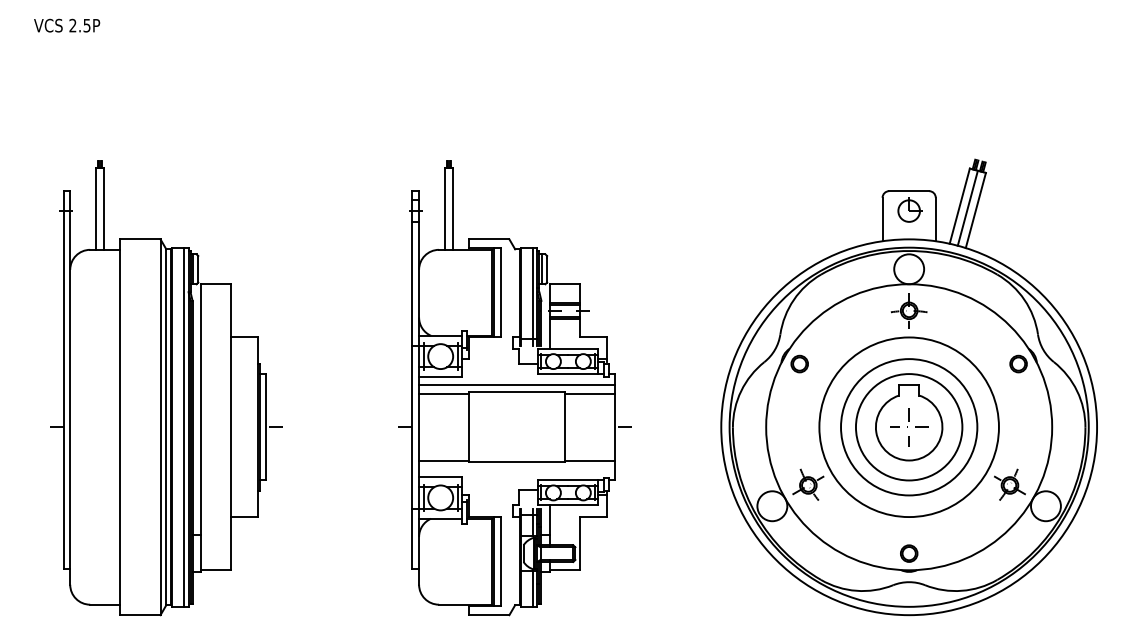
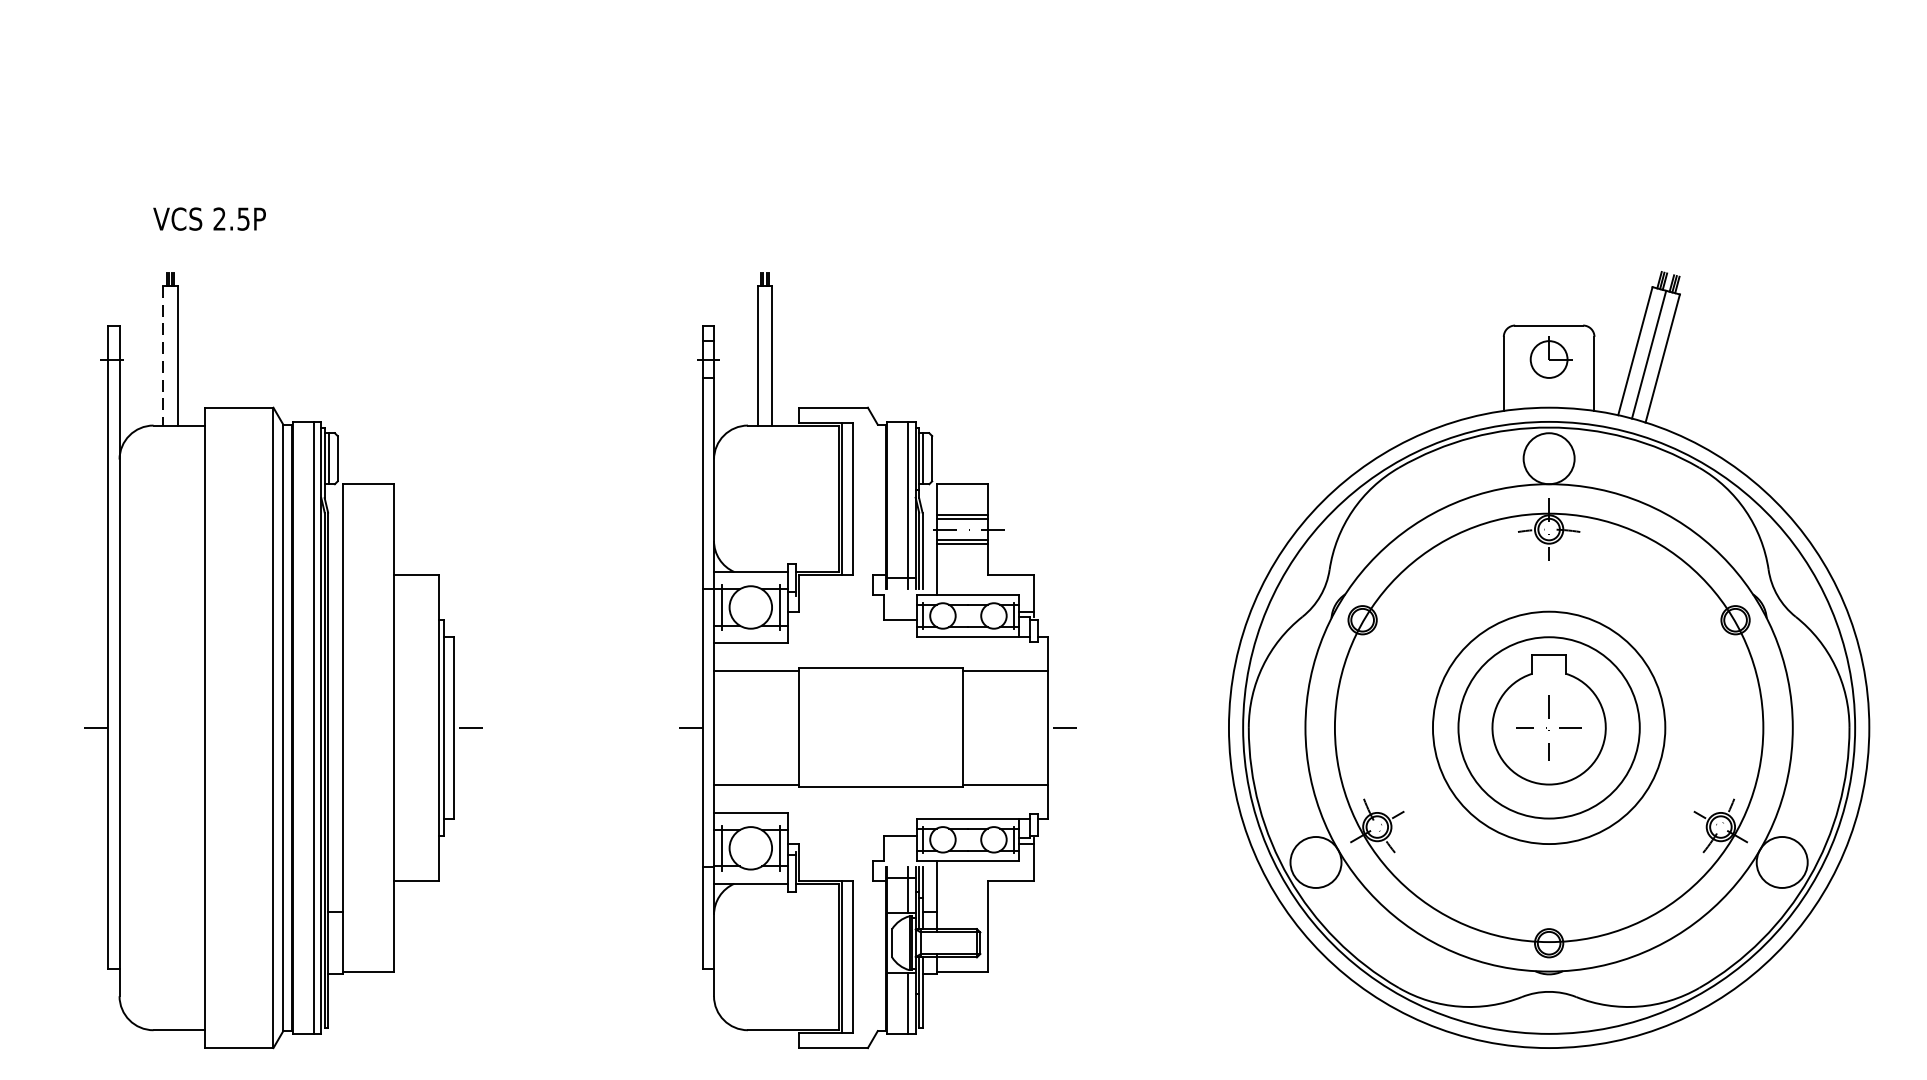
text: (67, 25) -> (210, 218), moved
line: (96, 208) -> (164, 355), solid -> dashed
line: (517, 384) -> (881, 655), removed
circle: (908, 427) -> (1547, 728), size x1.4

